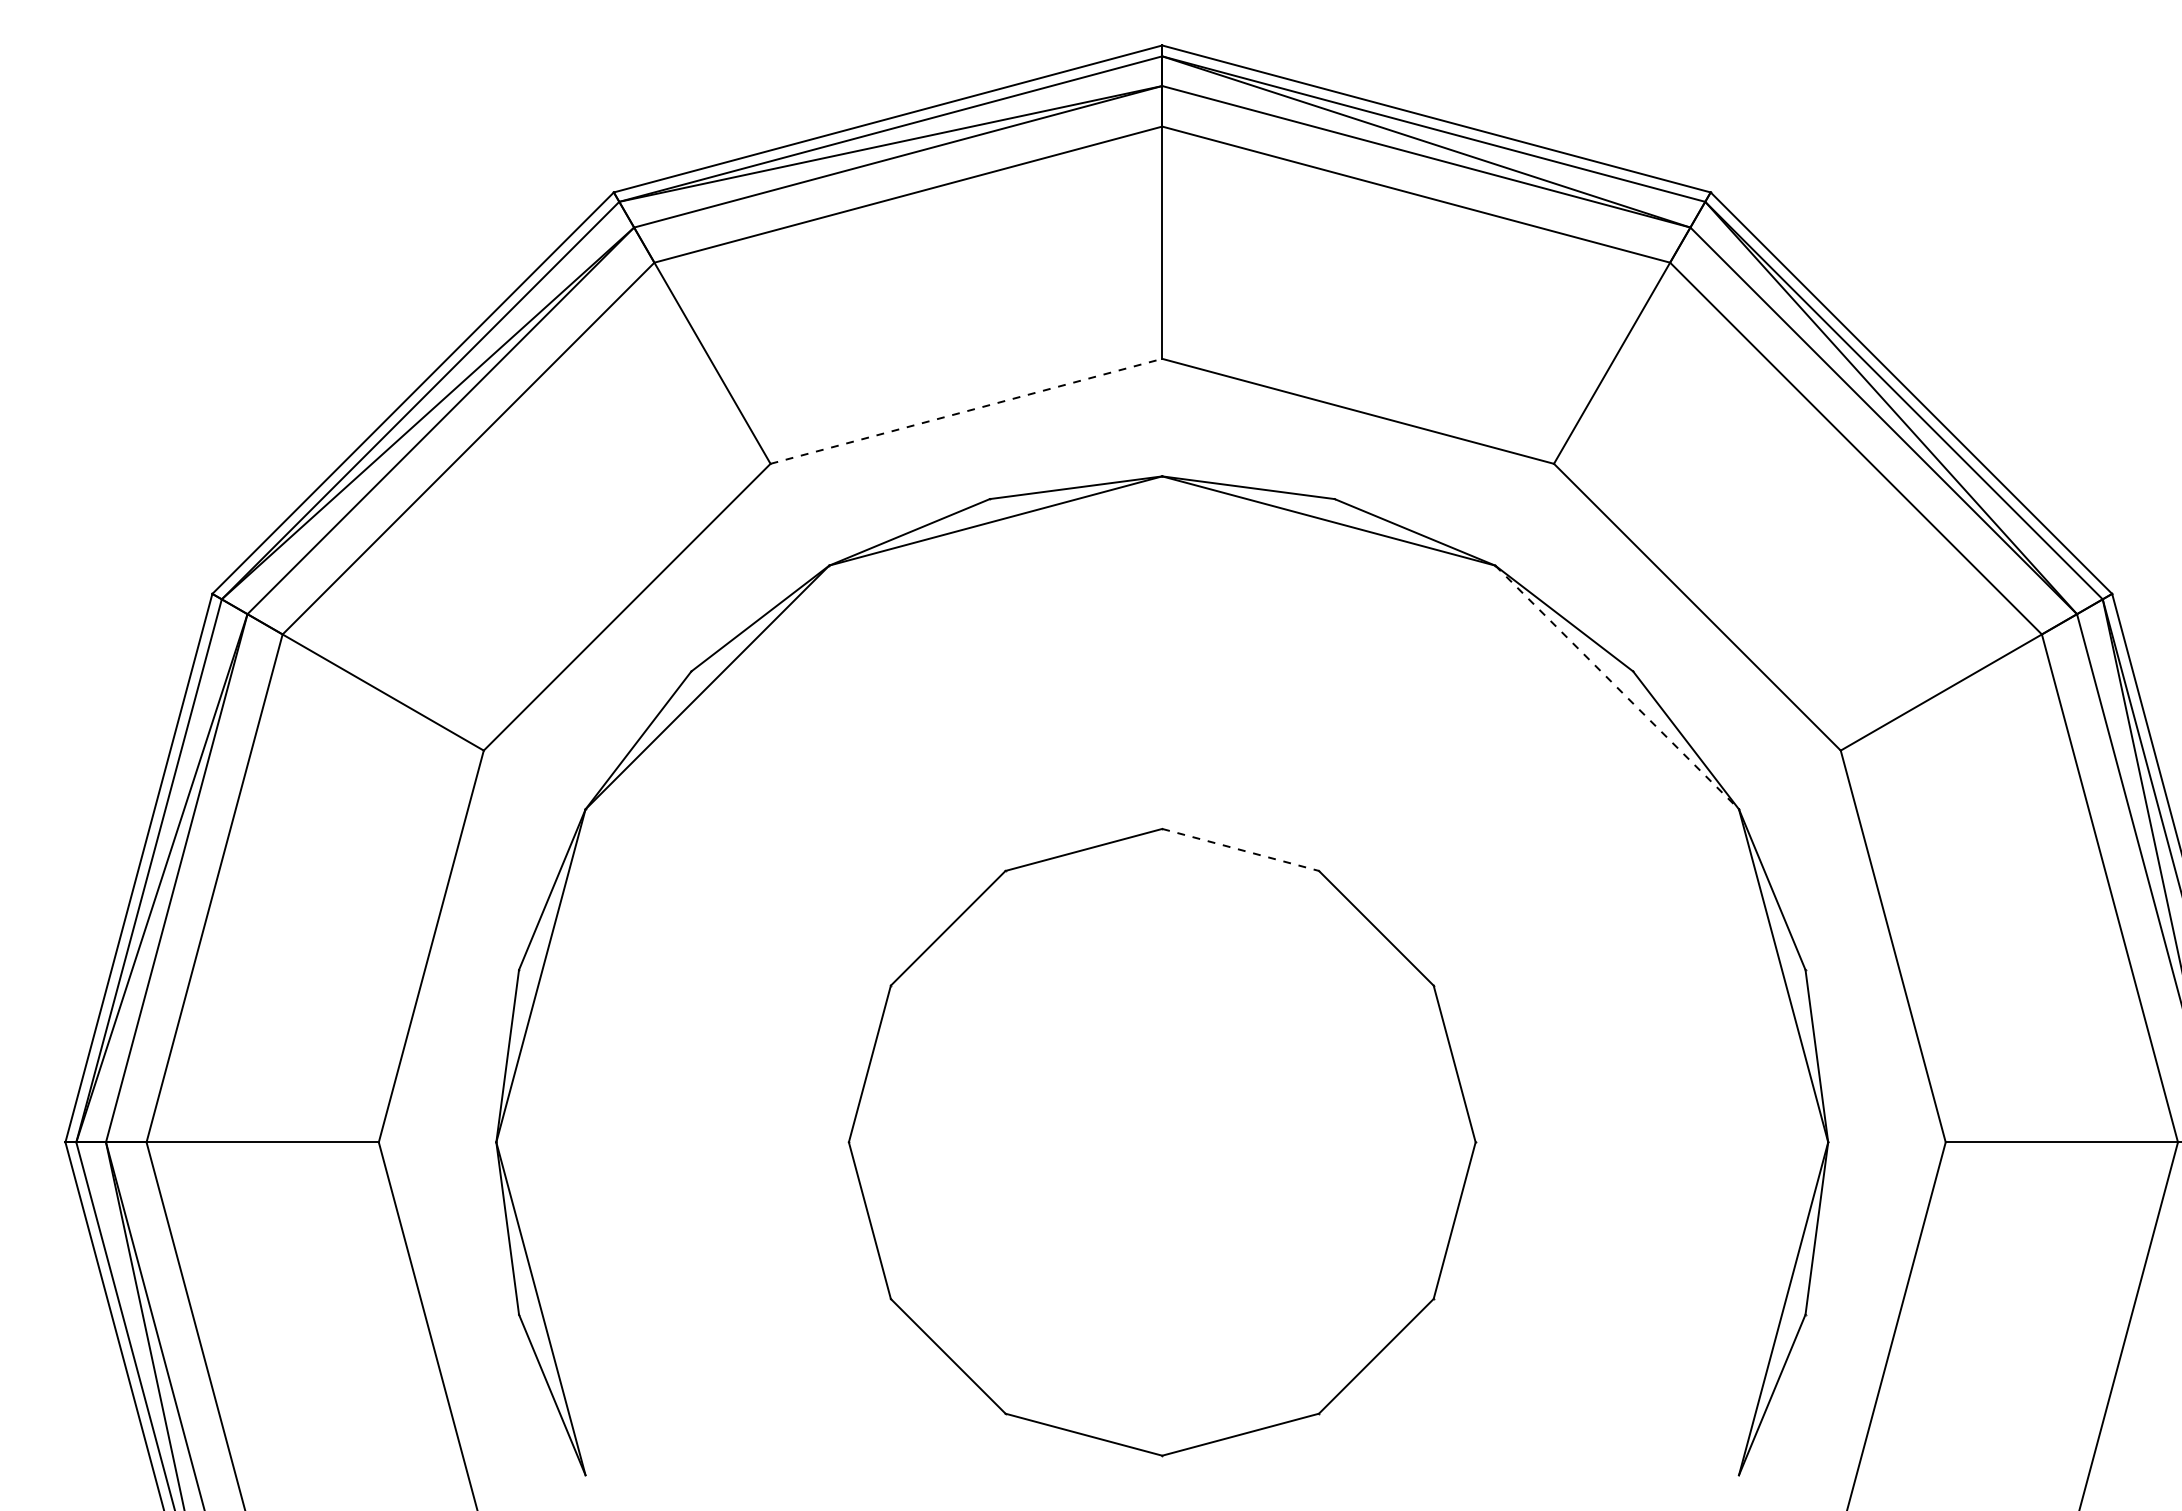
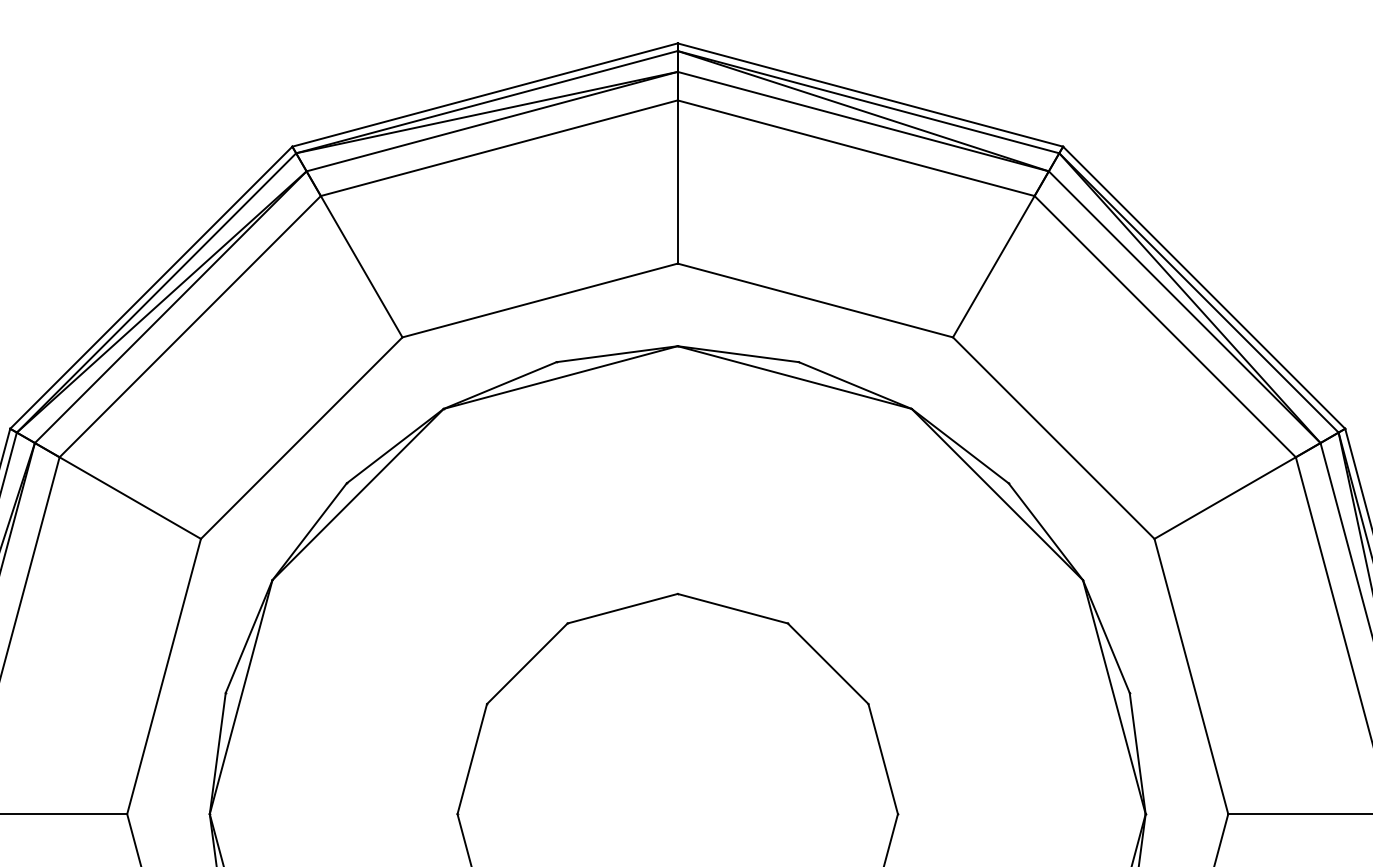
line: (966, 411) -> (540, 300), dashed -> solid
line: (1617, 687) -> (997, 494), dashed -> solid
line: (1241, 850) -> (733, 609), dashed -> solid

